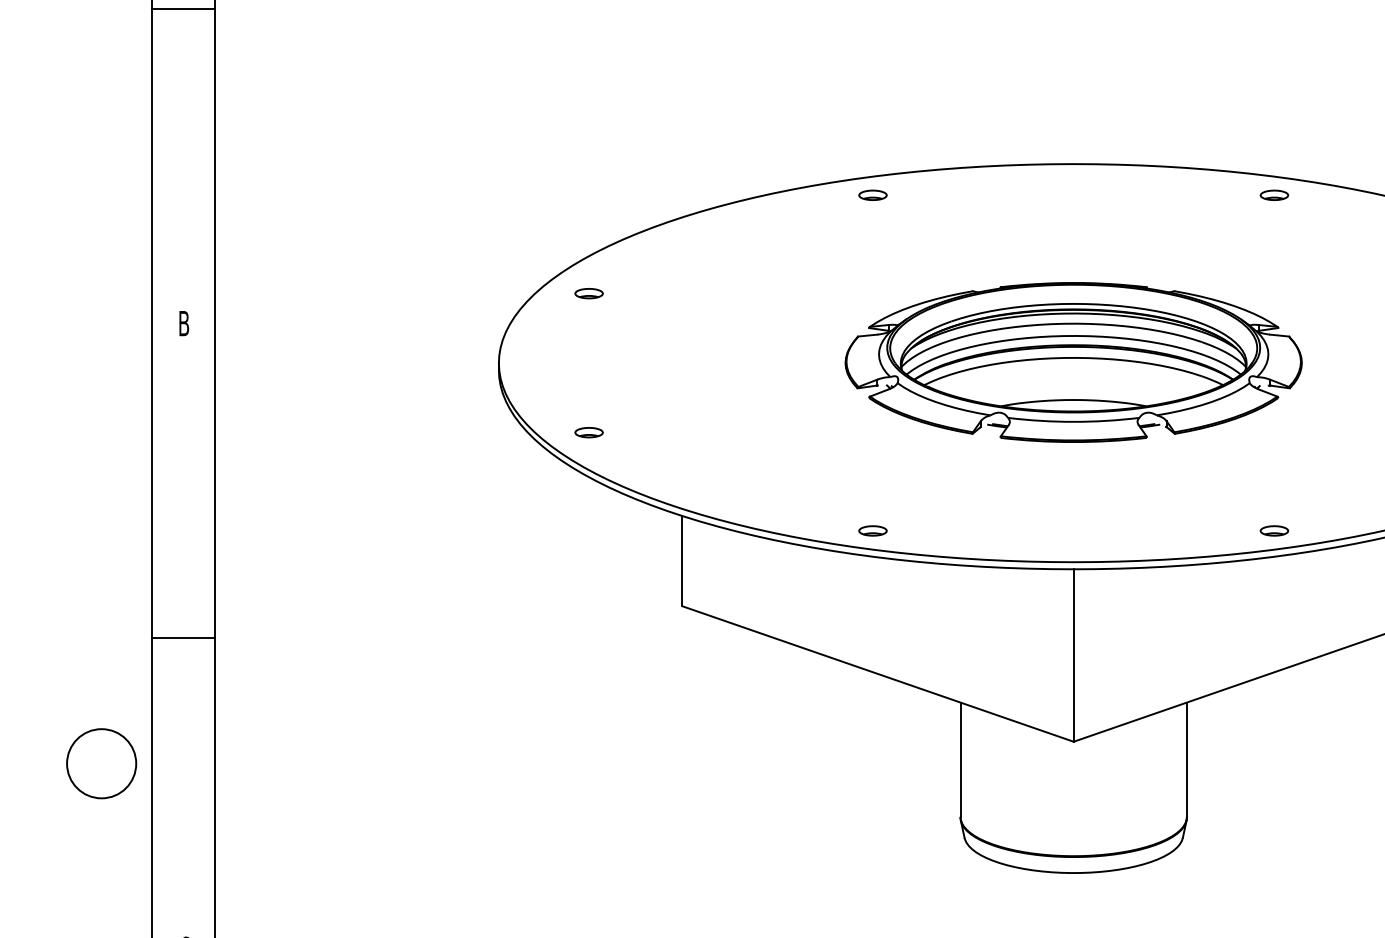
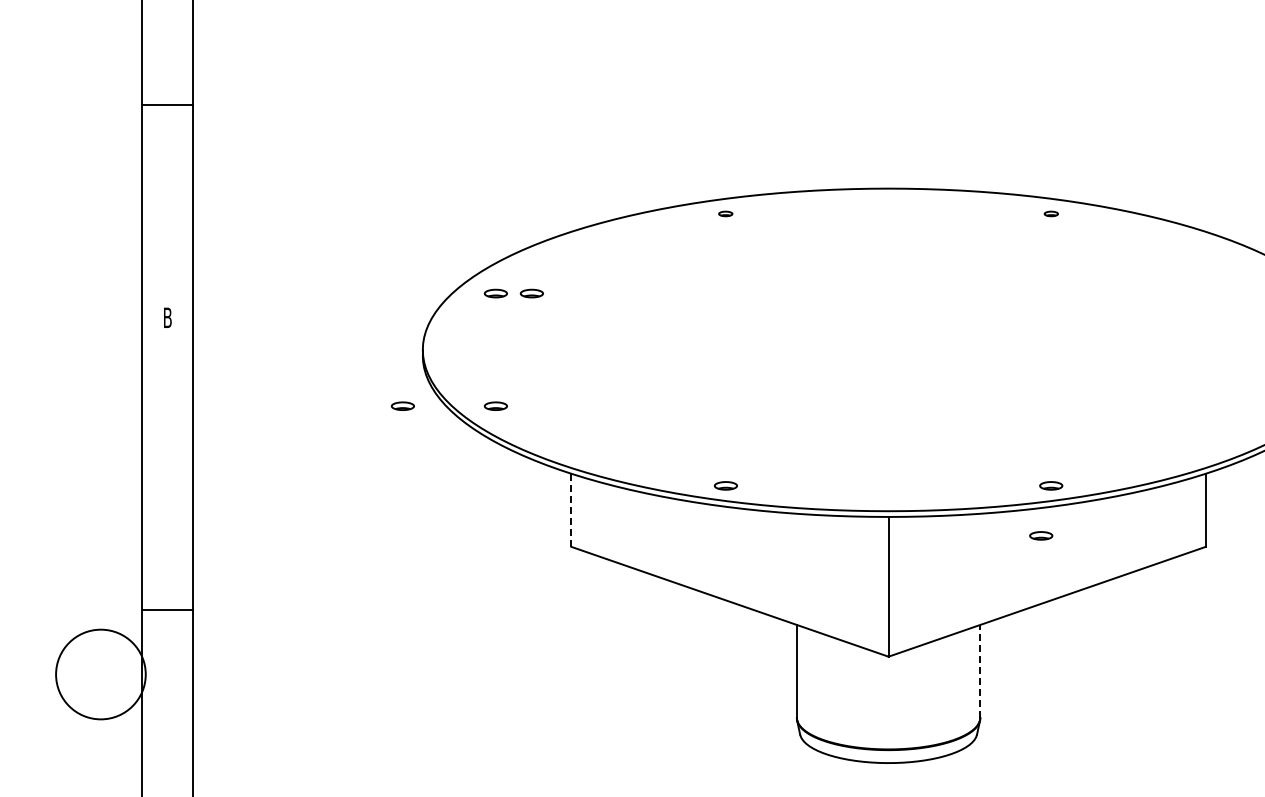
line: (182, 8) -> (166, 104), moved
part: (872, 194) -> (725, 213), size x0.6
part: (1274, 194) -> (1051, 213), size x0.6
part: (633, 293) -> (531, 293), added
part: (1073, 362) -> (888, 349), removed
part: (473, 431) -> (402, 405), added
line: (682, 561) -> (571, 510), solid -> dashed
part: (1262, 592) -> (1041, 535), added
line: (182, 637) -> (166, 609), moved
line: (1187, 758) -> (980, 670), solid -> dashed
circle: (101, 763) -> (100, 674), size x1.6

